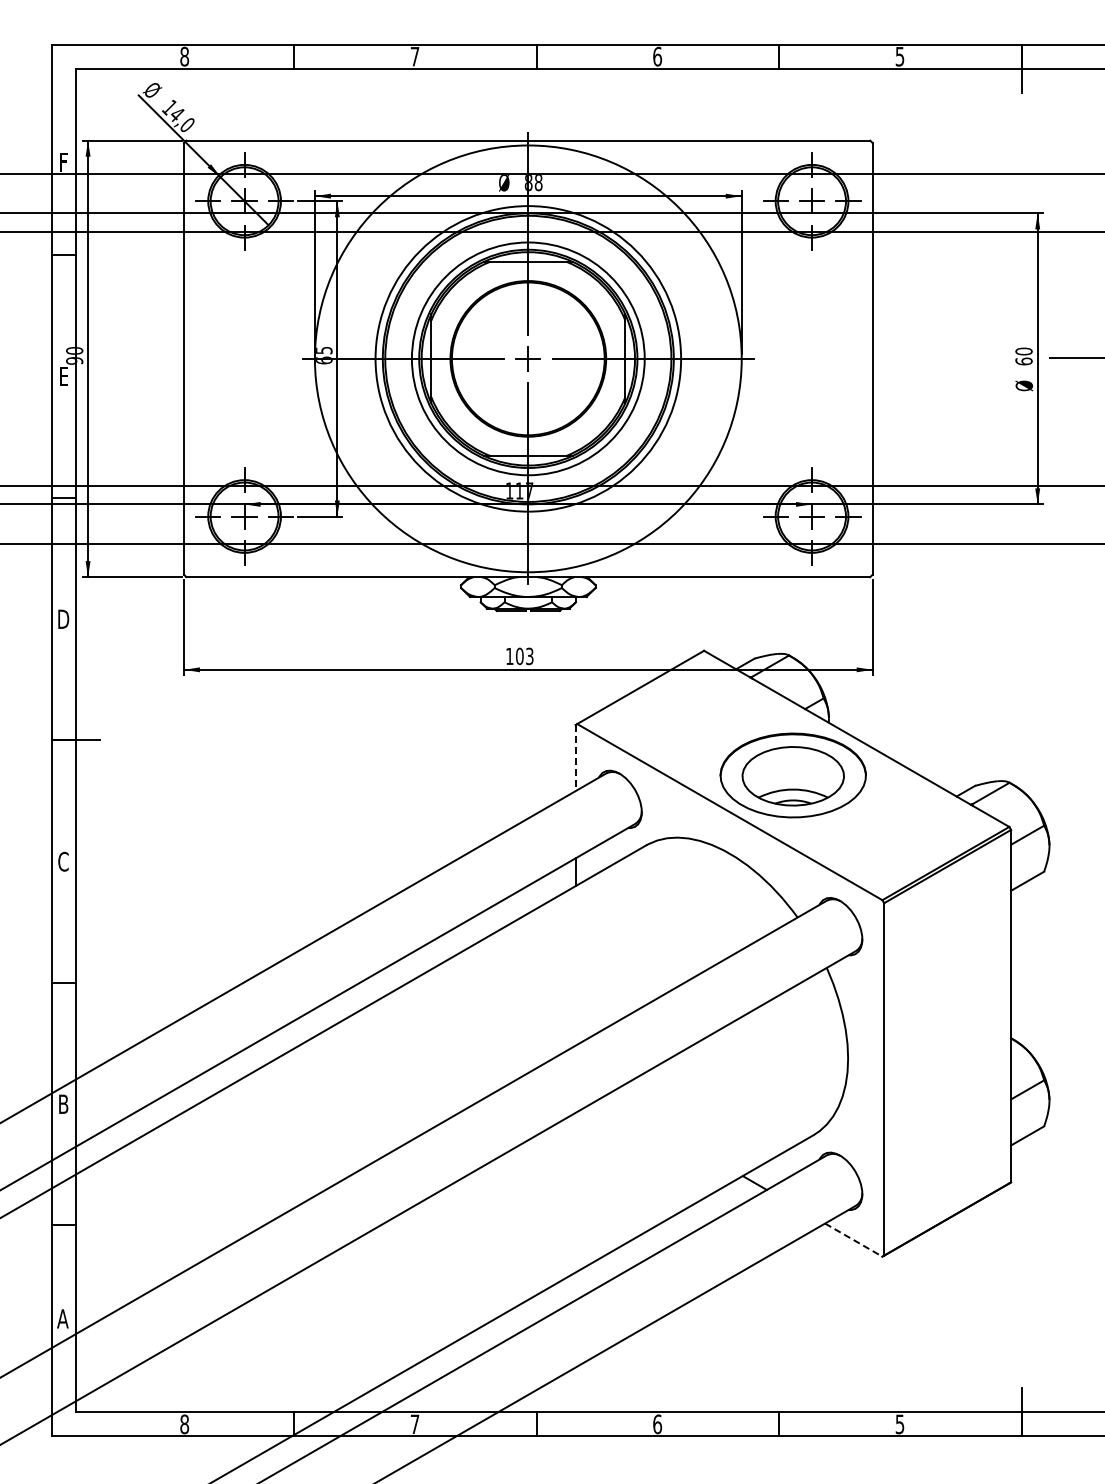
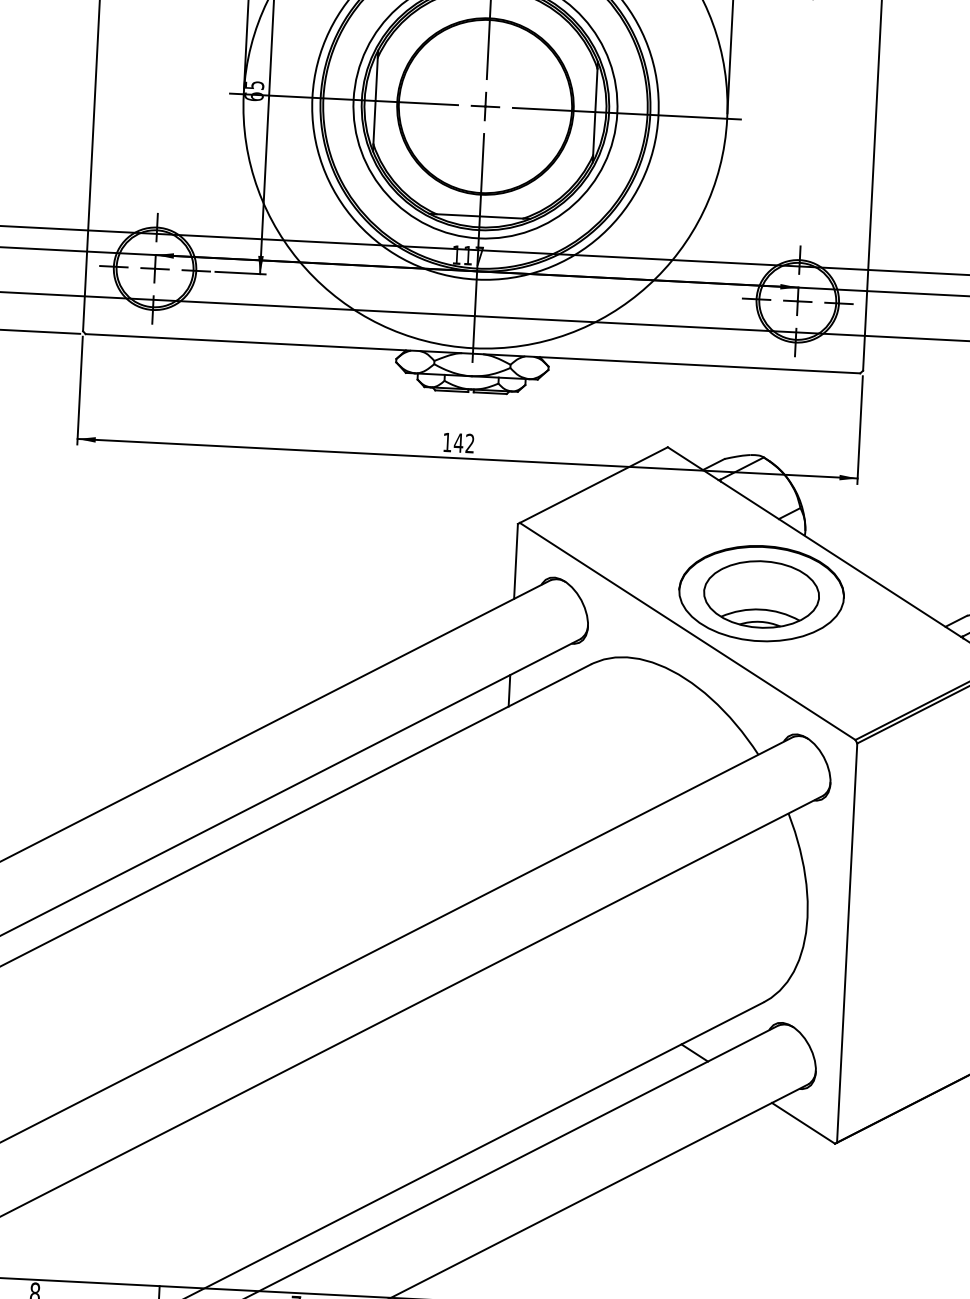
text: (524, 656) -> (464, 443), 103 -> 142
line: (575, 758) -> (515, 561), dashed -> solid
line: (854, 1240) -> (804, 1123), dashed -> solid

